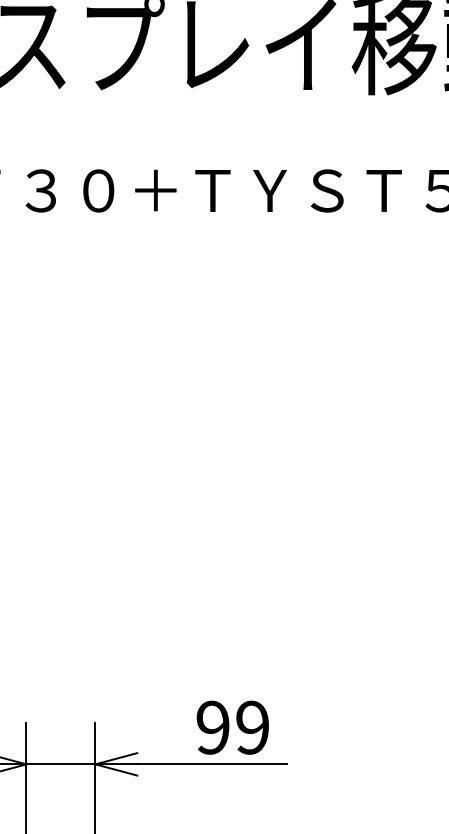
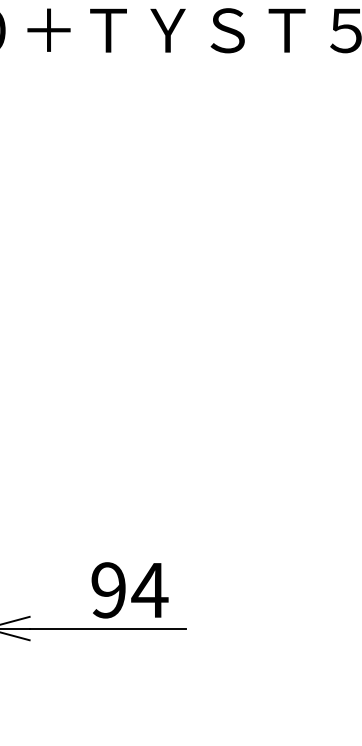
text: (252, 727) -> (149, 590), 99 -> 94

